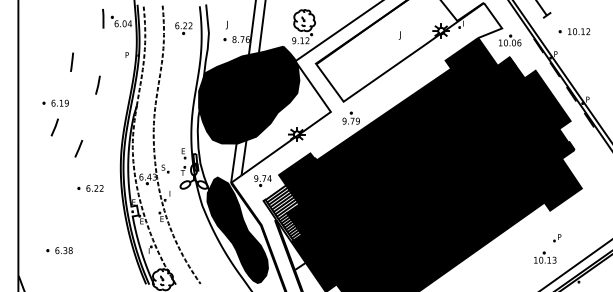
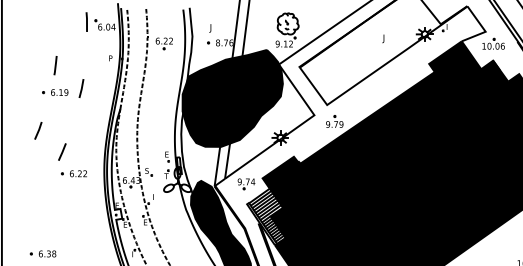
part: (183, 28) -> (164, 43), moved
part: (55, 102) -> (55, 91), moved
part: (90, 188) -> (74, 173), moved

